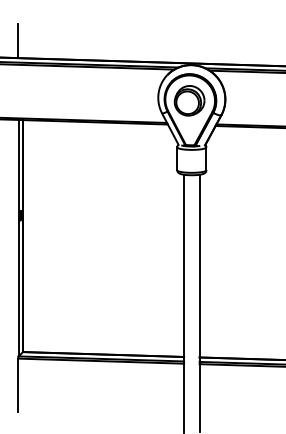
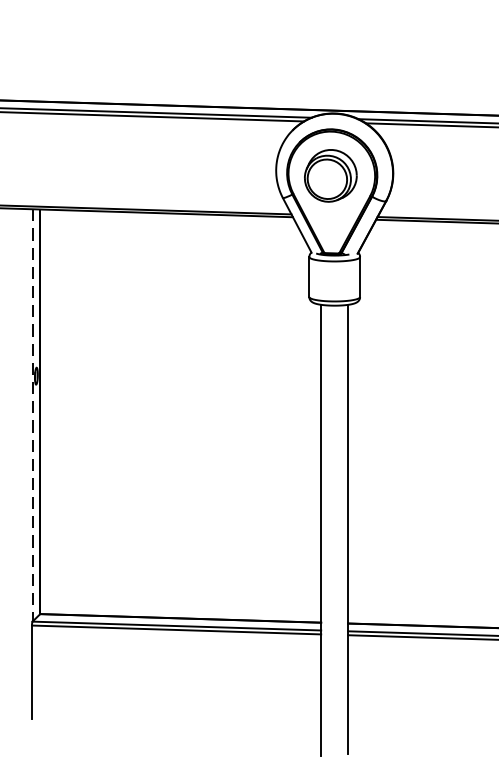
line: (18, 41) -> (32, 72), removed
line: (18, 238) -> (32, 416), solid -> dashed

